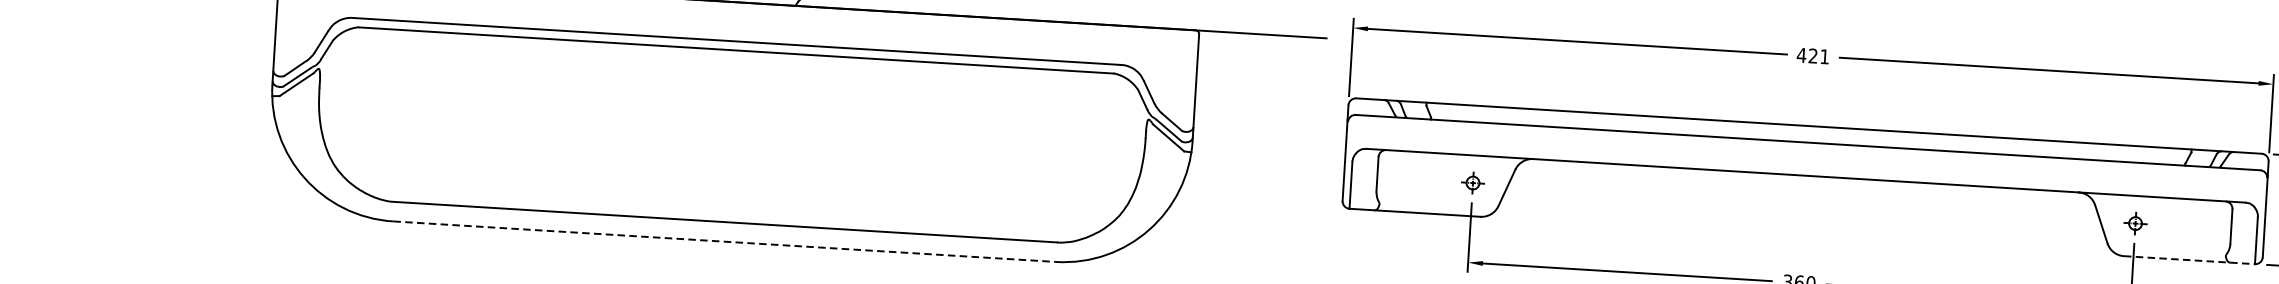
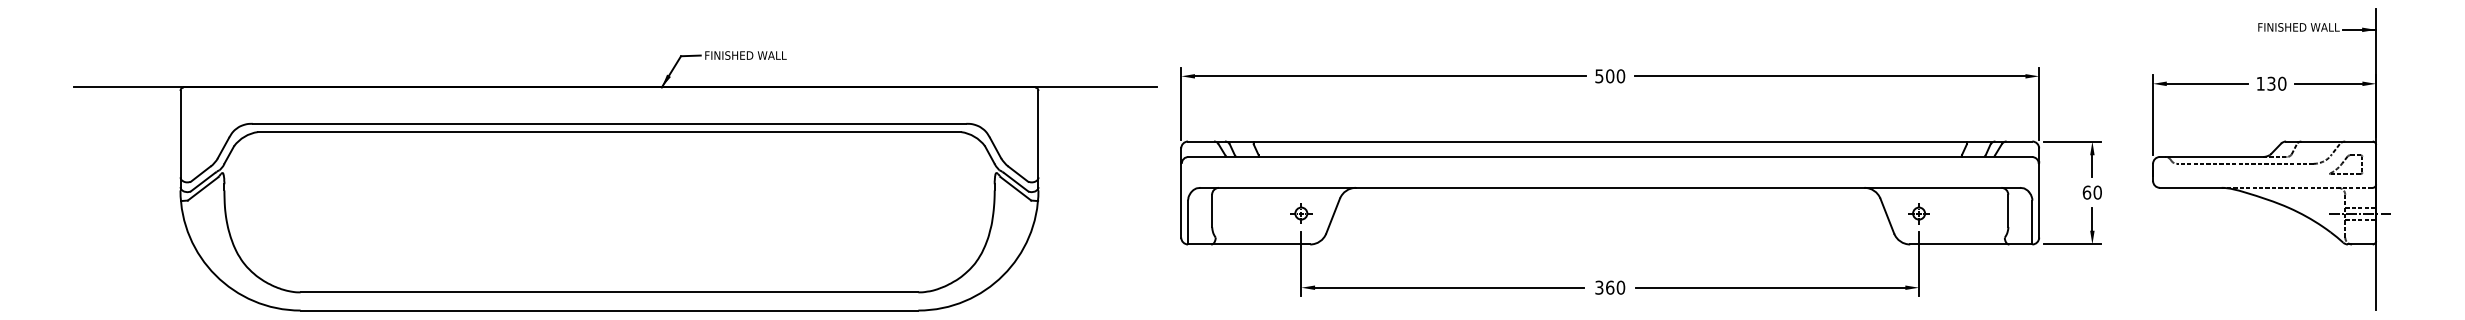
text: (1812, 56) -> (1609, 76), 421 -> 500
line: (724, 241) -> (609, 310), dashed -> solid
line: (2189, 260) -> (1971, 244), dashed -> solid

